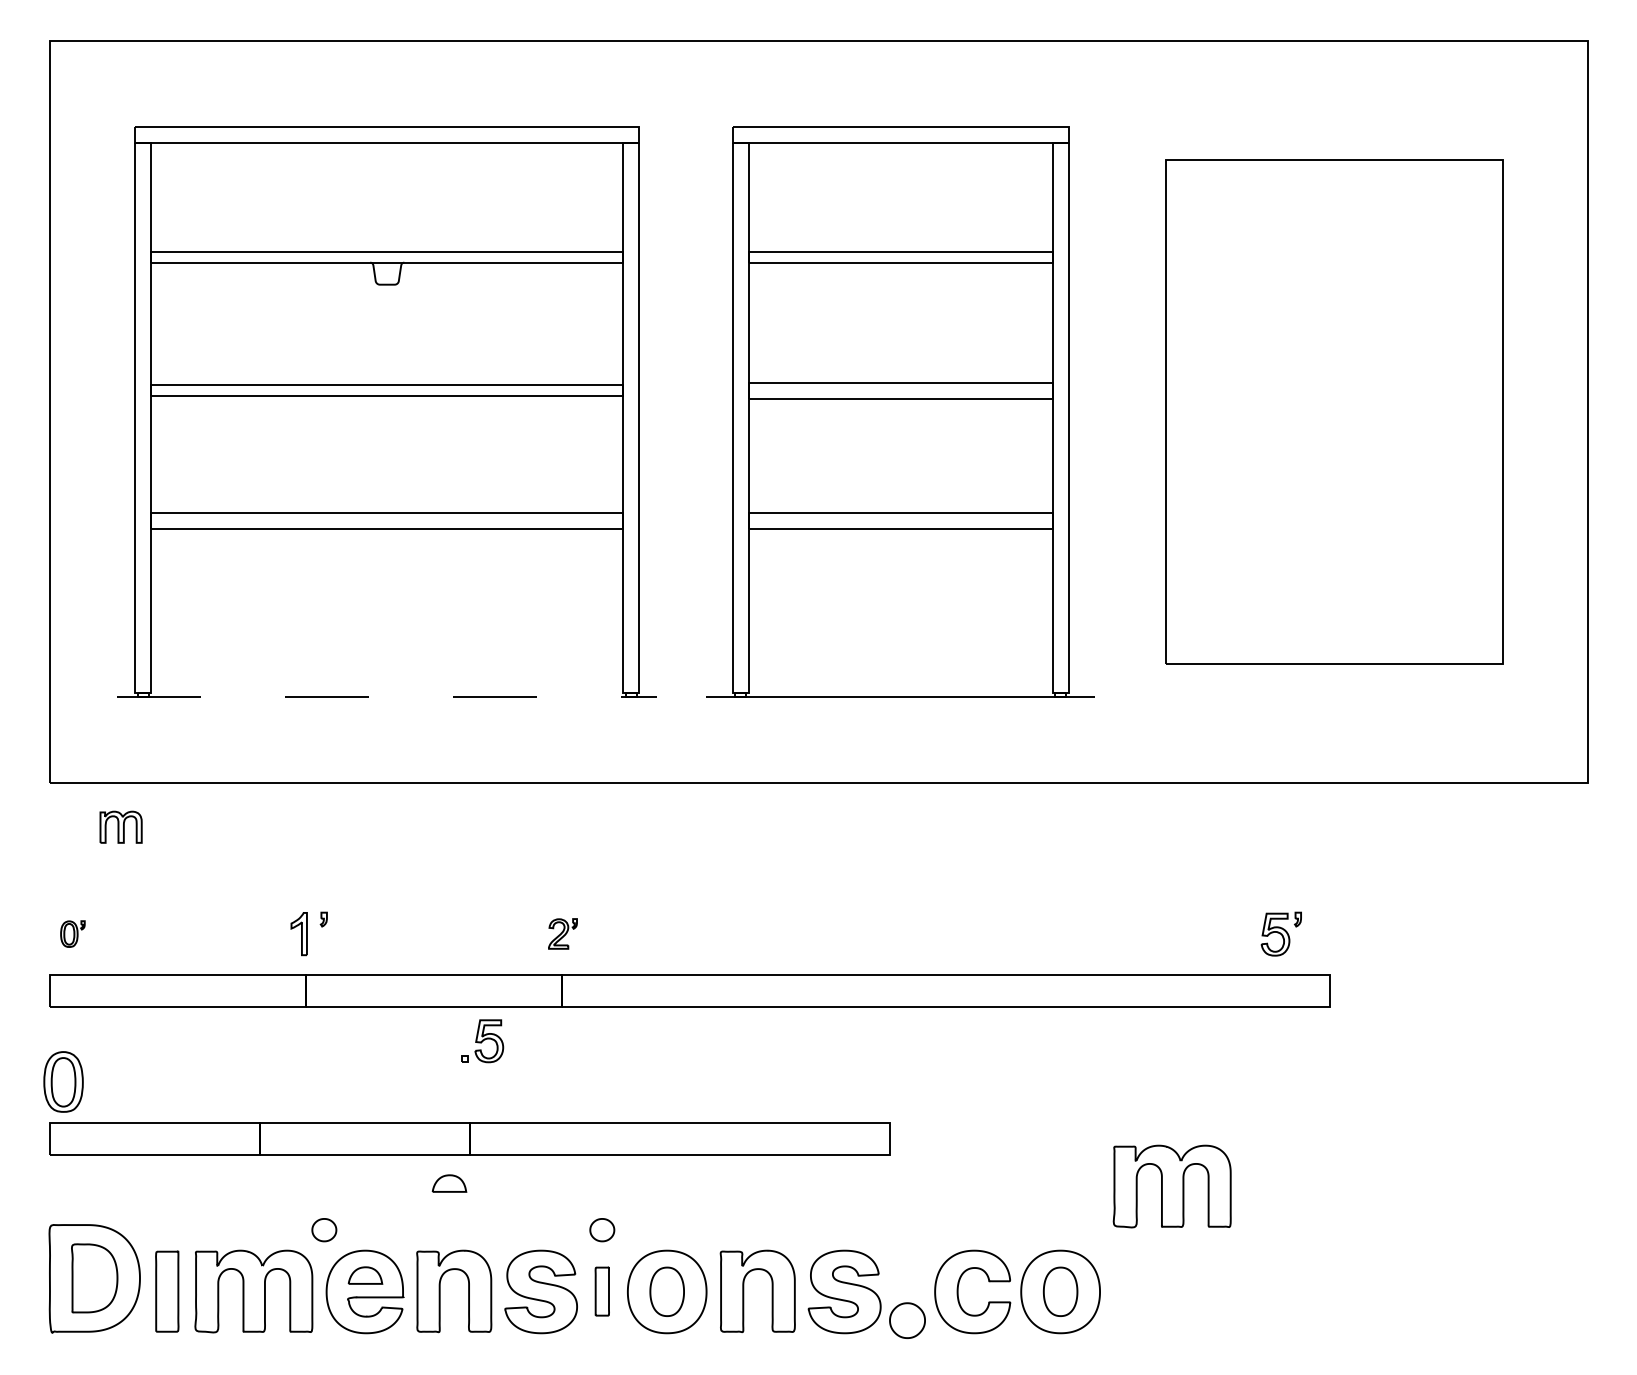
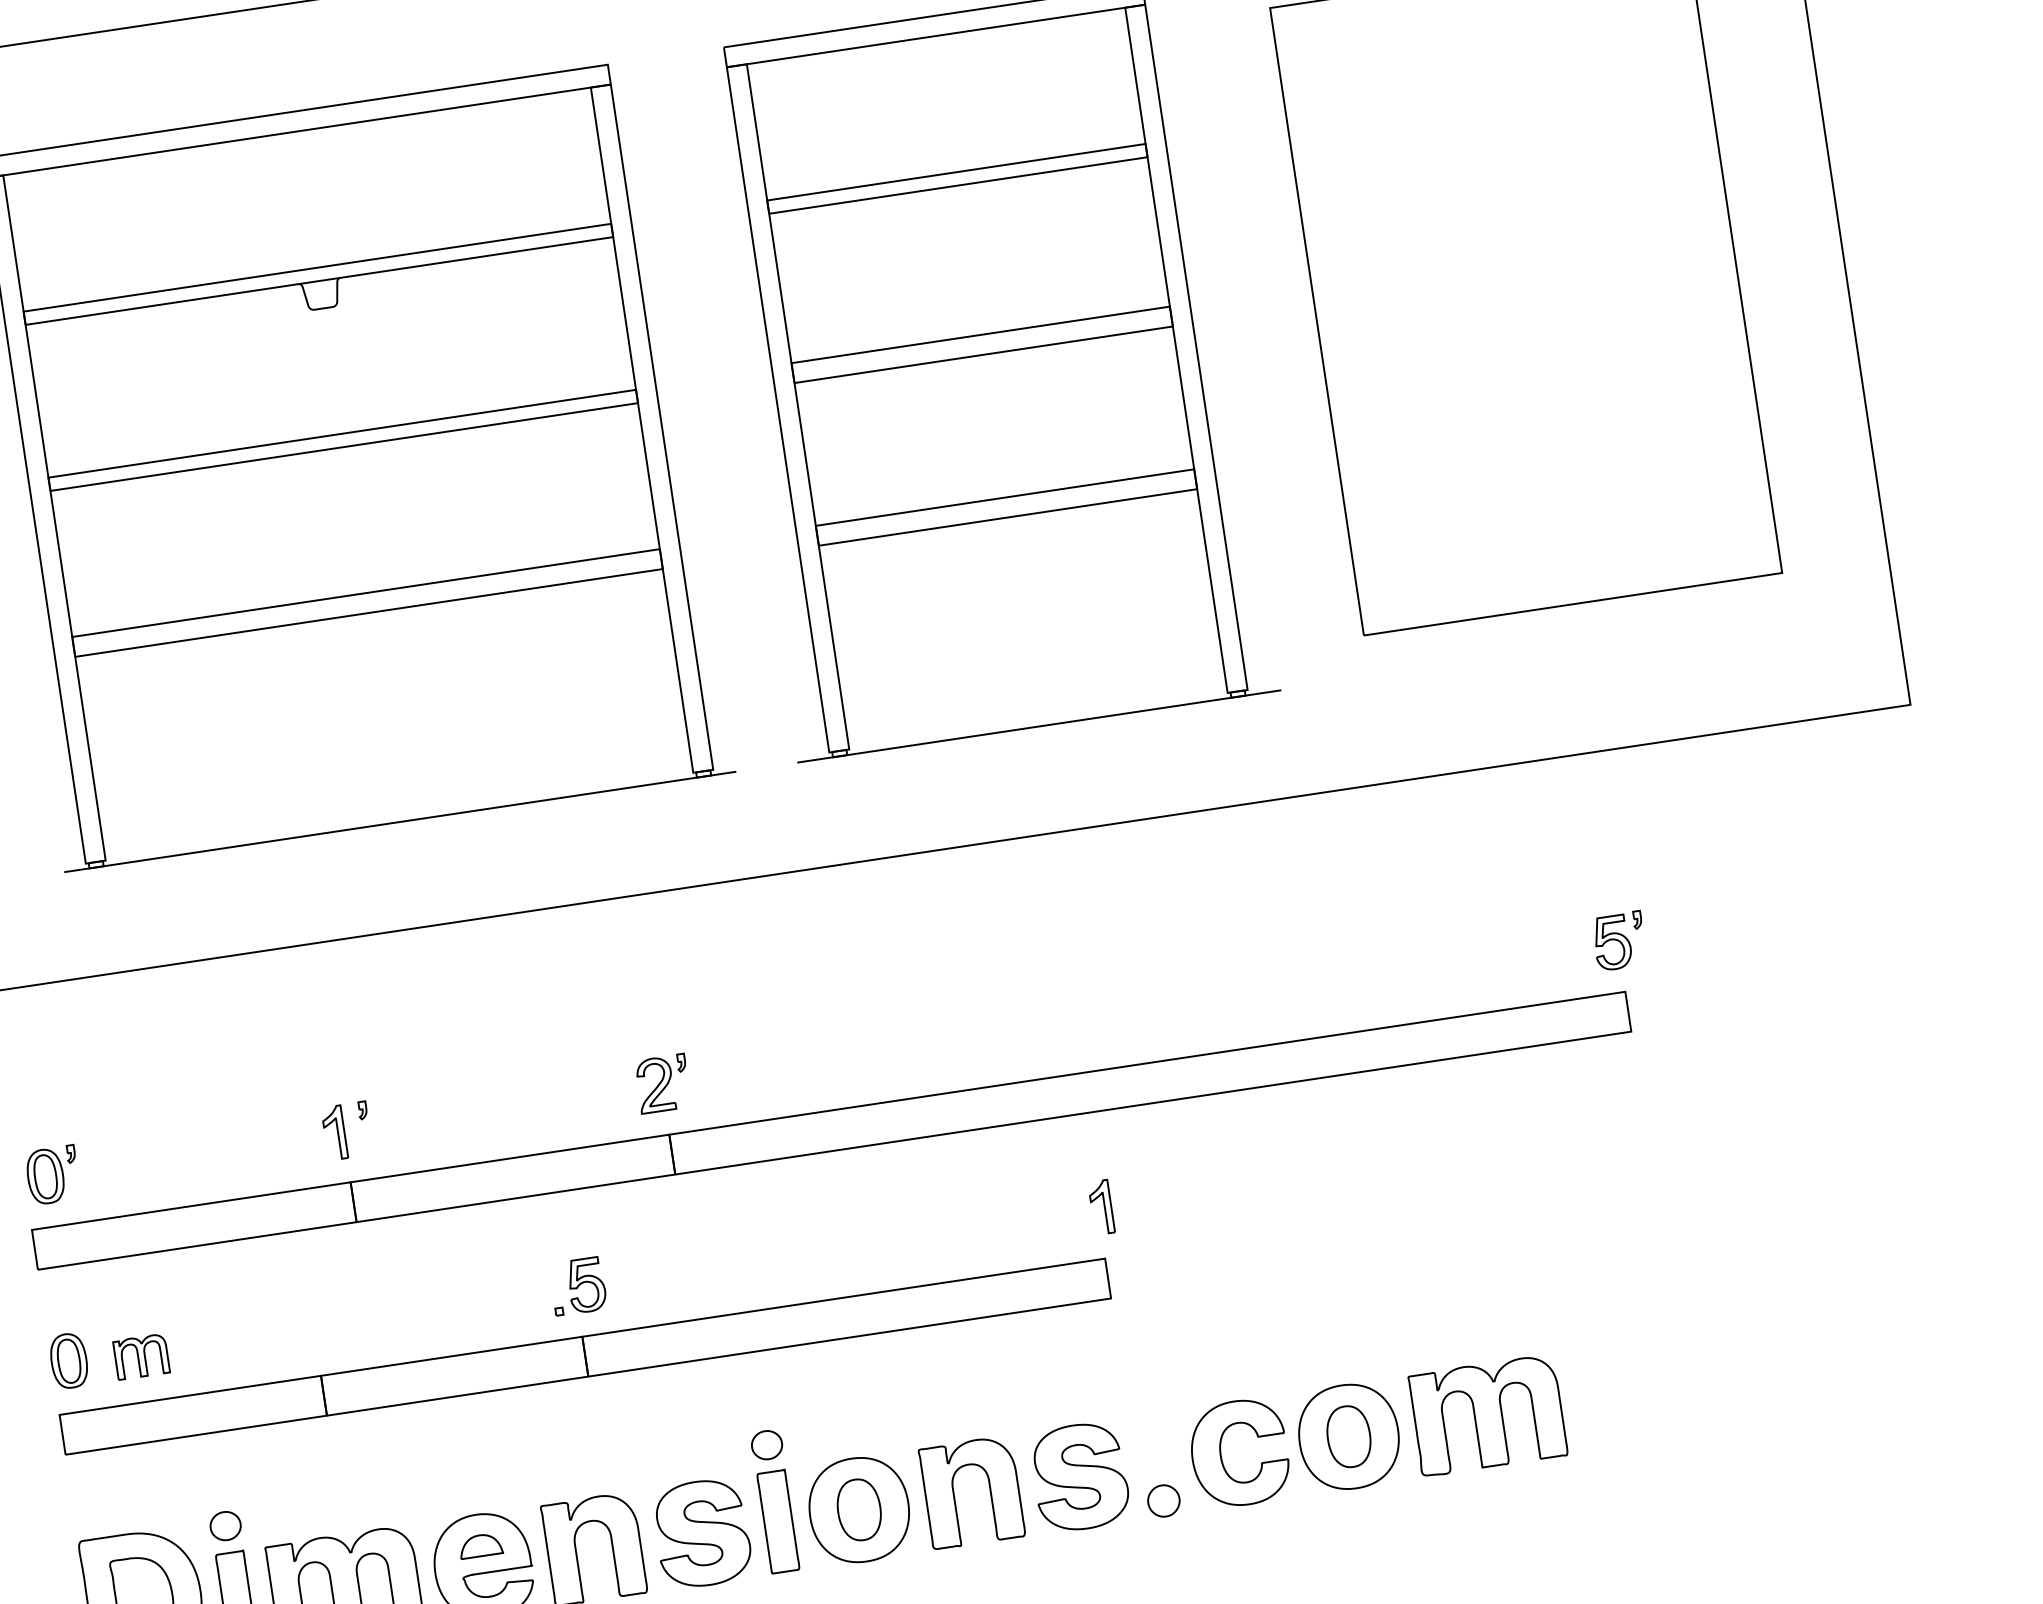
line: (387, 697) -> (400, 822), dashed -> solid
part: (120, 826) -> (140, 1356), moved
part: (72, 933) -> (52, 1174), size x1.67
part: (562, 933) -> (662, 1083), size x1.43
part: (1280, 933) -> (1618, 940), moved
part: (482, 1041) -> (578, 1286), moved
part: (63, 1081) -> (68, 1360), size x0.71
part: (892, 1082) -> (1100, 1207), added
part: (449, 1183) -> (568, 1415), removed
part: (1171, 1186) -> (1486, 1415), moved
part: (324, 1230) -> (225, 1526), moved
part: (602, 1291) -> (778, 1521), size x1.67
part: (907, 1320) -> (1163, 1500), size x0.71

